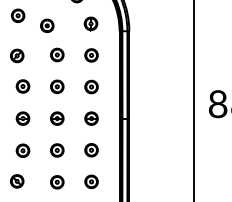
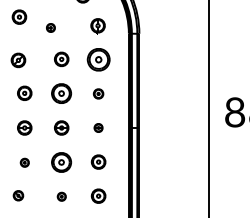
part: (46, 25) -> (50, 27), size x0.6
part: (91, 55) -> (98, 59), size x1.6
part: (57, 86) -> (61, 93), size x1.4
part: (91, 86) -> (98, 93), size x0.7
part: (91, 118) -> (98, 127), size x0.6
part: (57, 149) -> (61, 161), size x1.4
part: (22, 150) -> (24, 162), size x0.6
part: (17, 181) -> (18, 195), size x0.7
part: (57, 182) -> (61, 196), size x0.6

